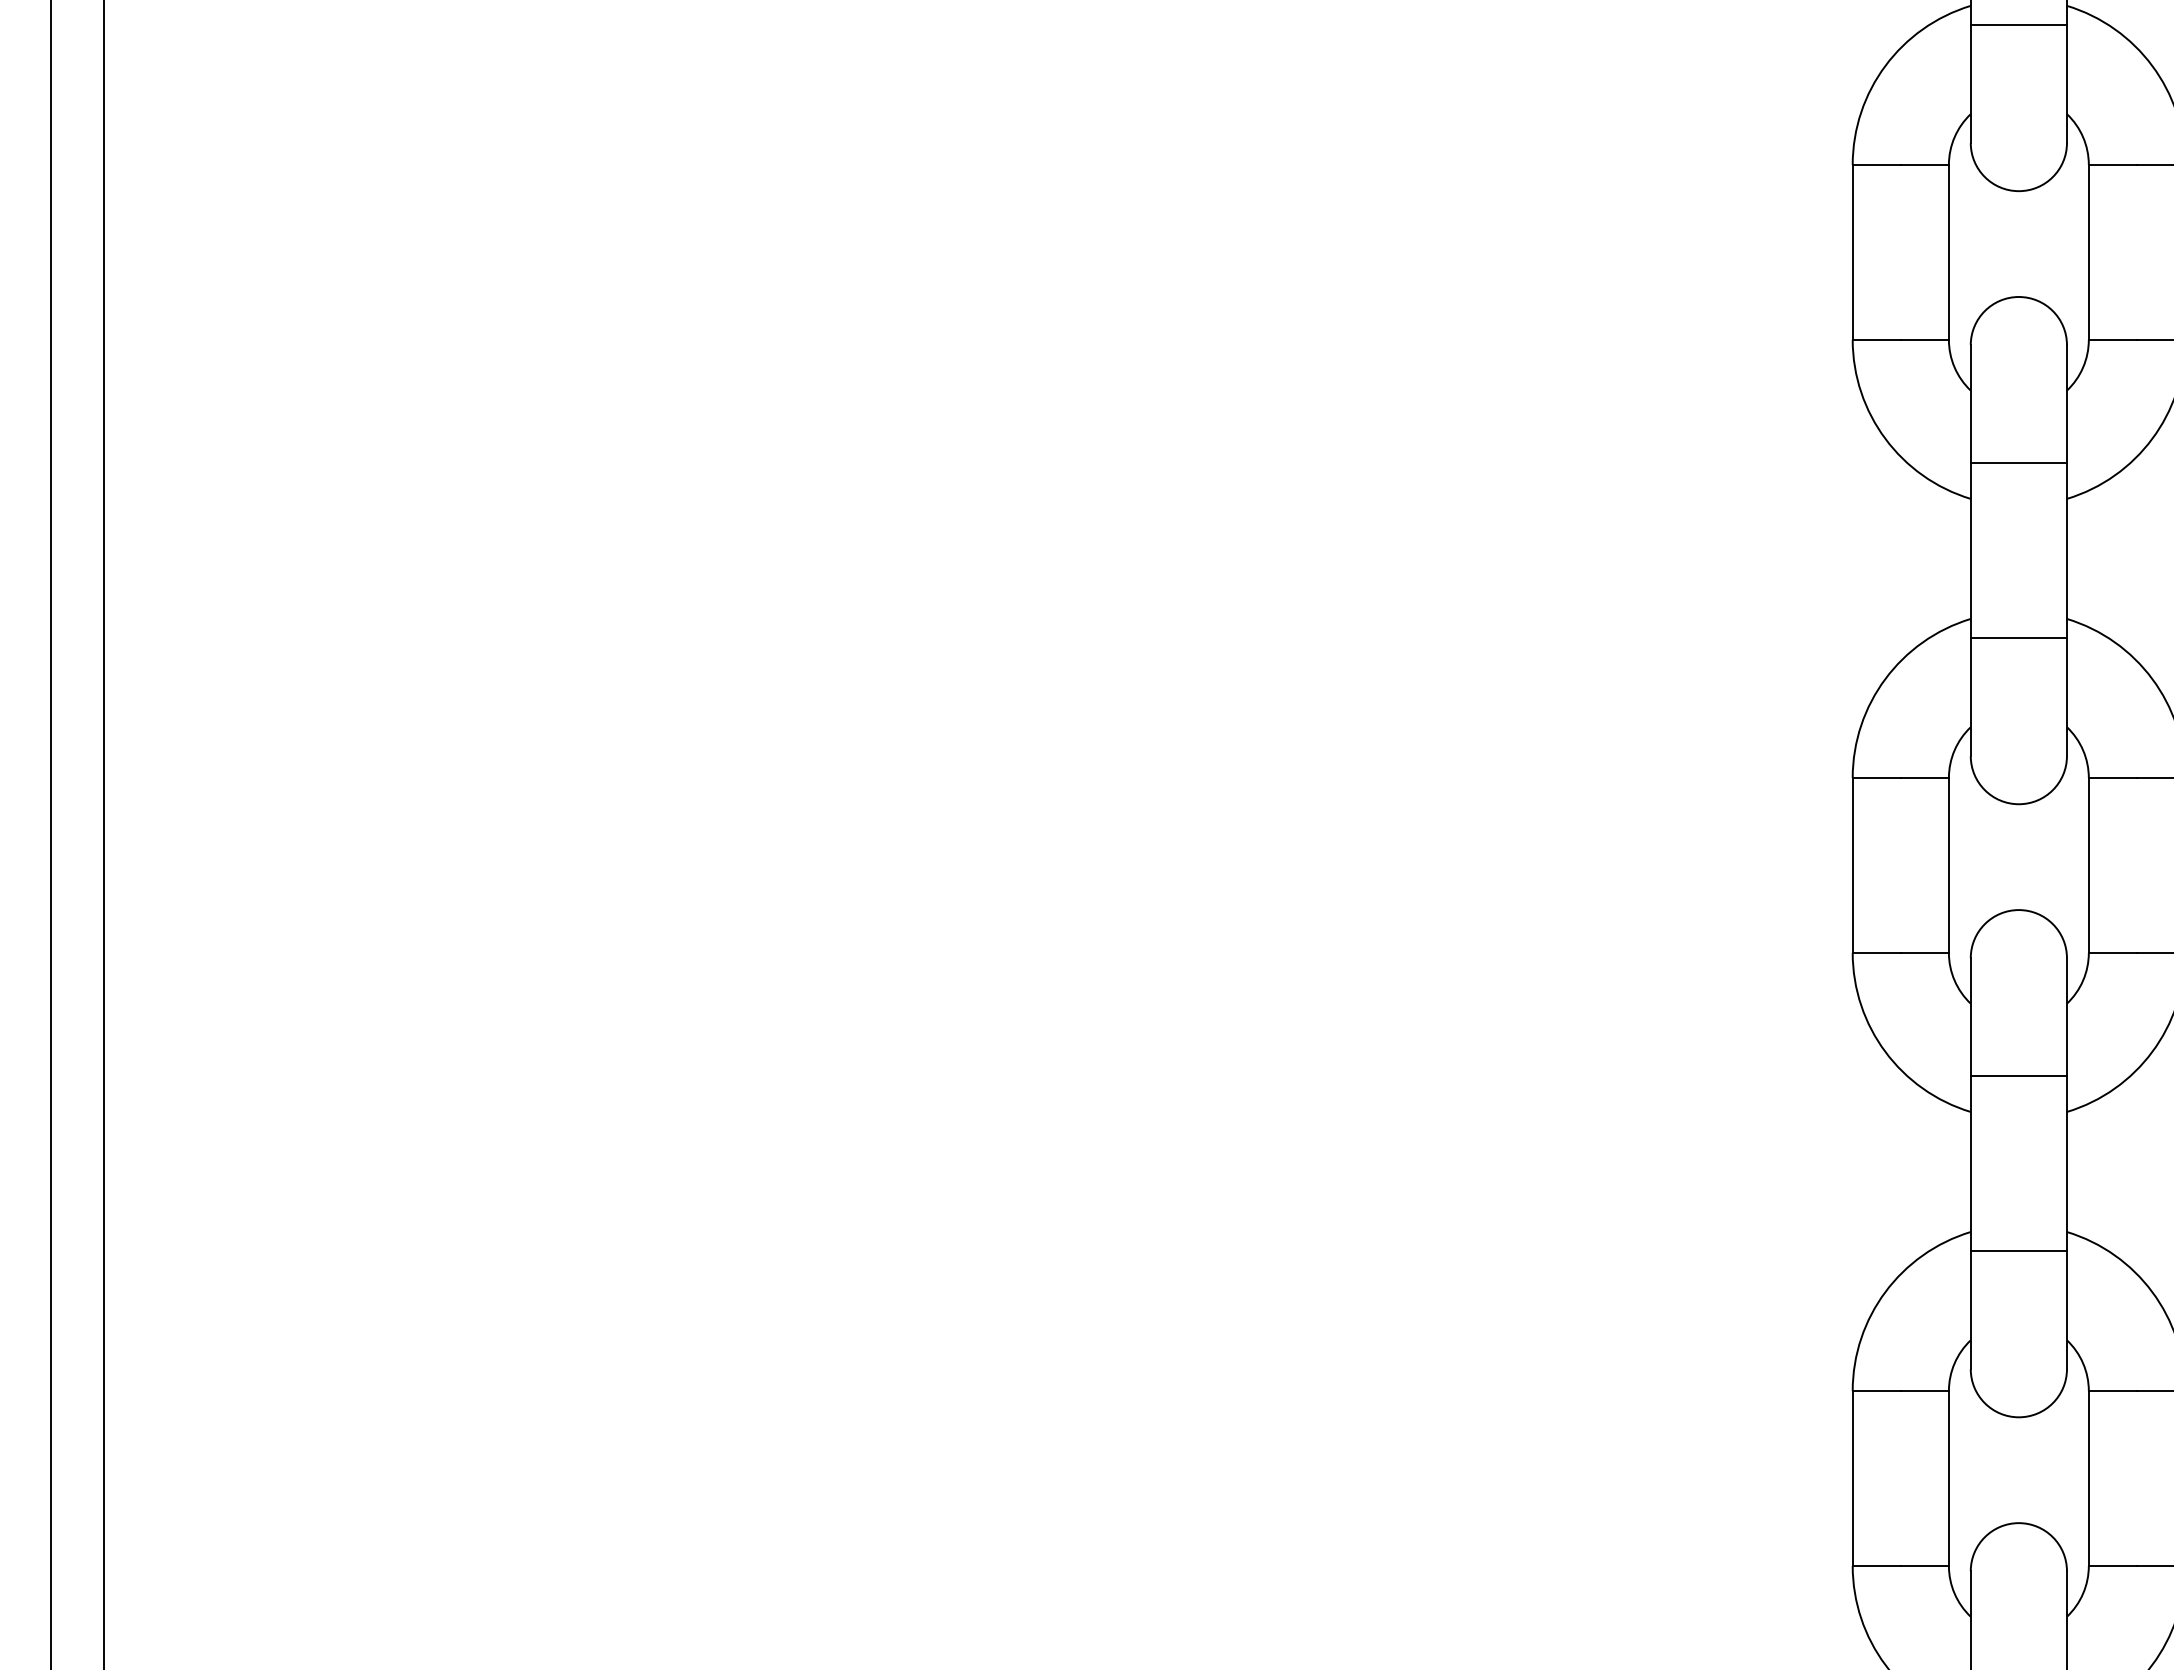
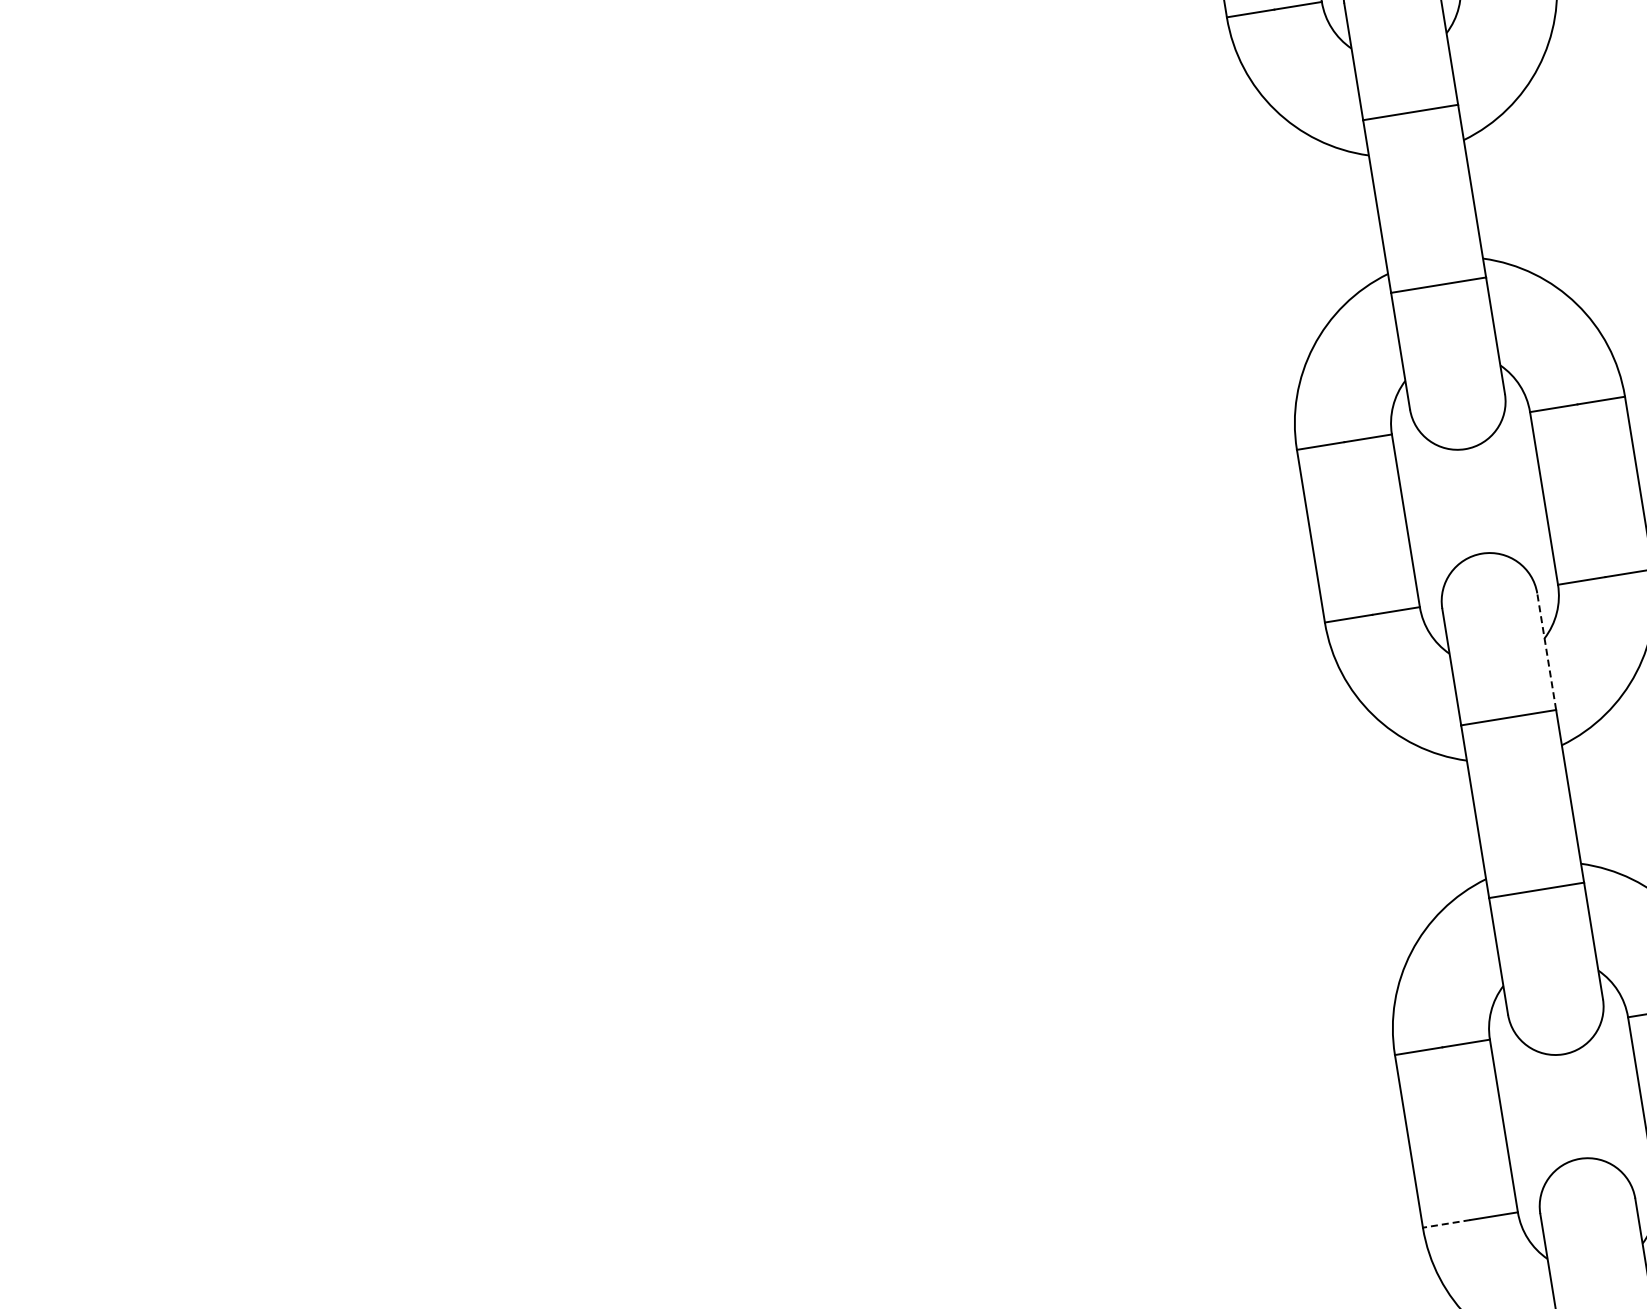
line: (2066, 1016) -> (1546, 651), solid -> dashed
line: (1876, 1565) -> (1446, 1223), solid -> dashed

